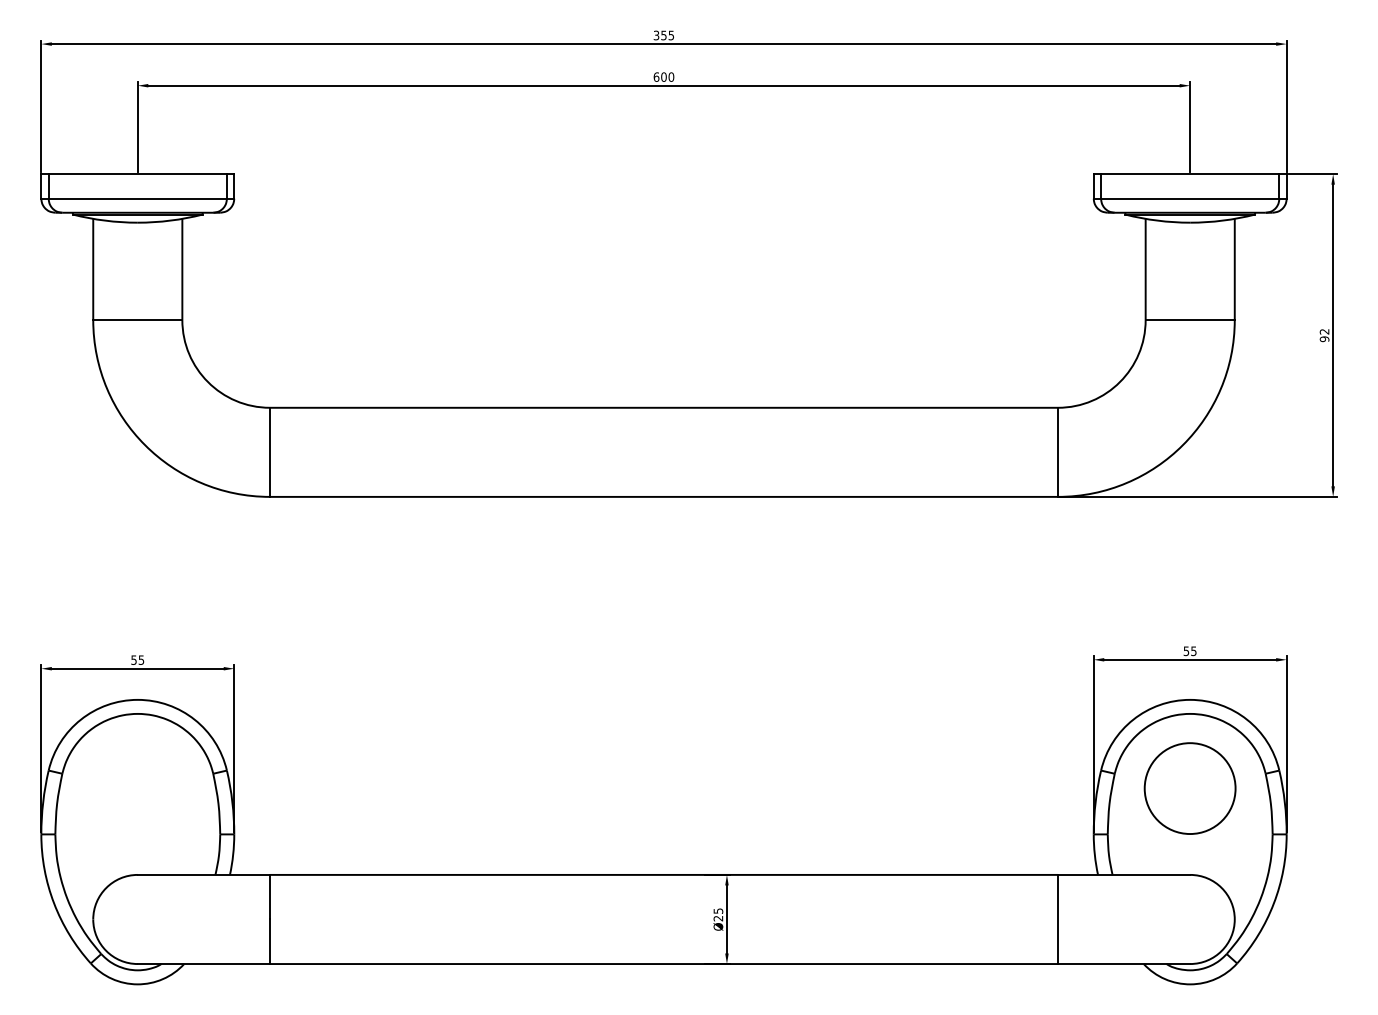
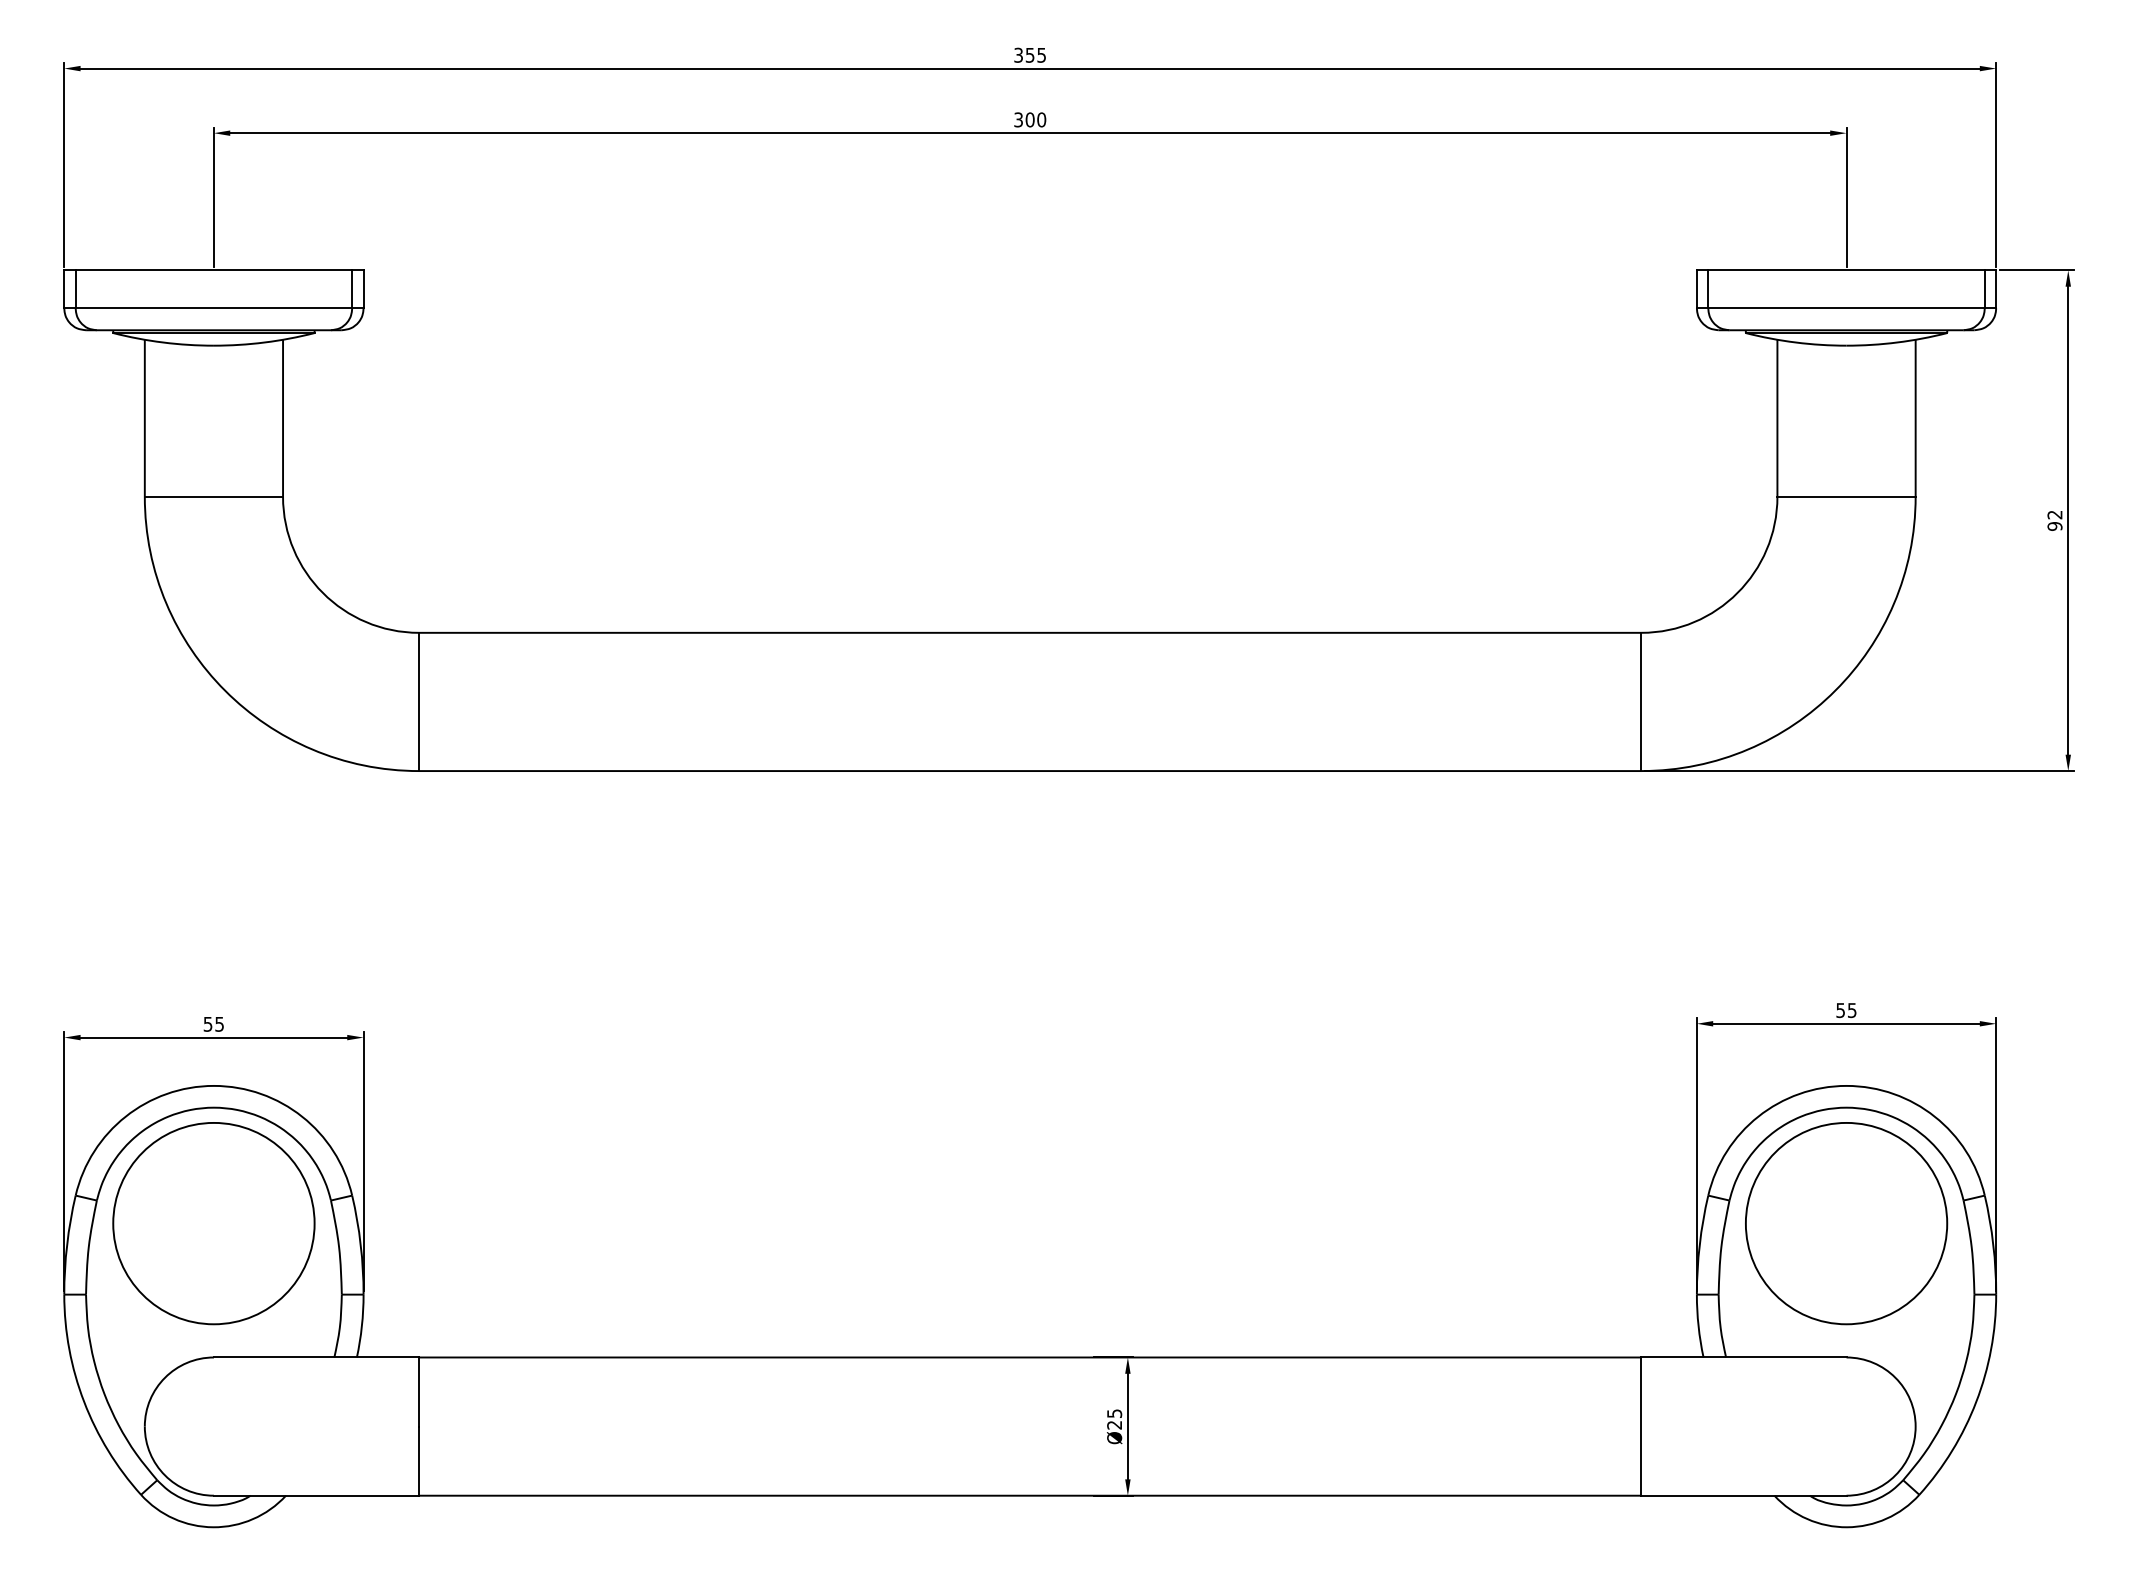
text: (656, 76) -> (1018, 118), 600 -> 300
circle: (137, 788) -> (213, 1223), added
circle: (1189, 788) -> (1845, 1223), size x1.43

